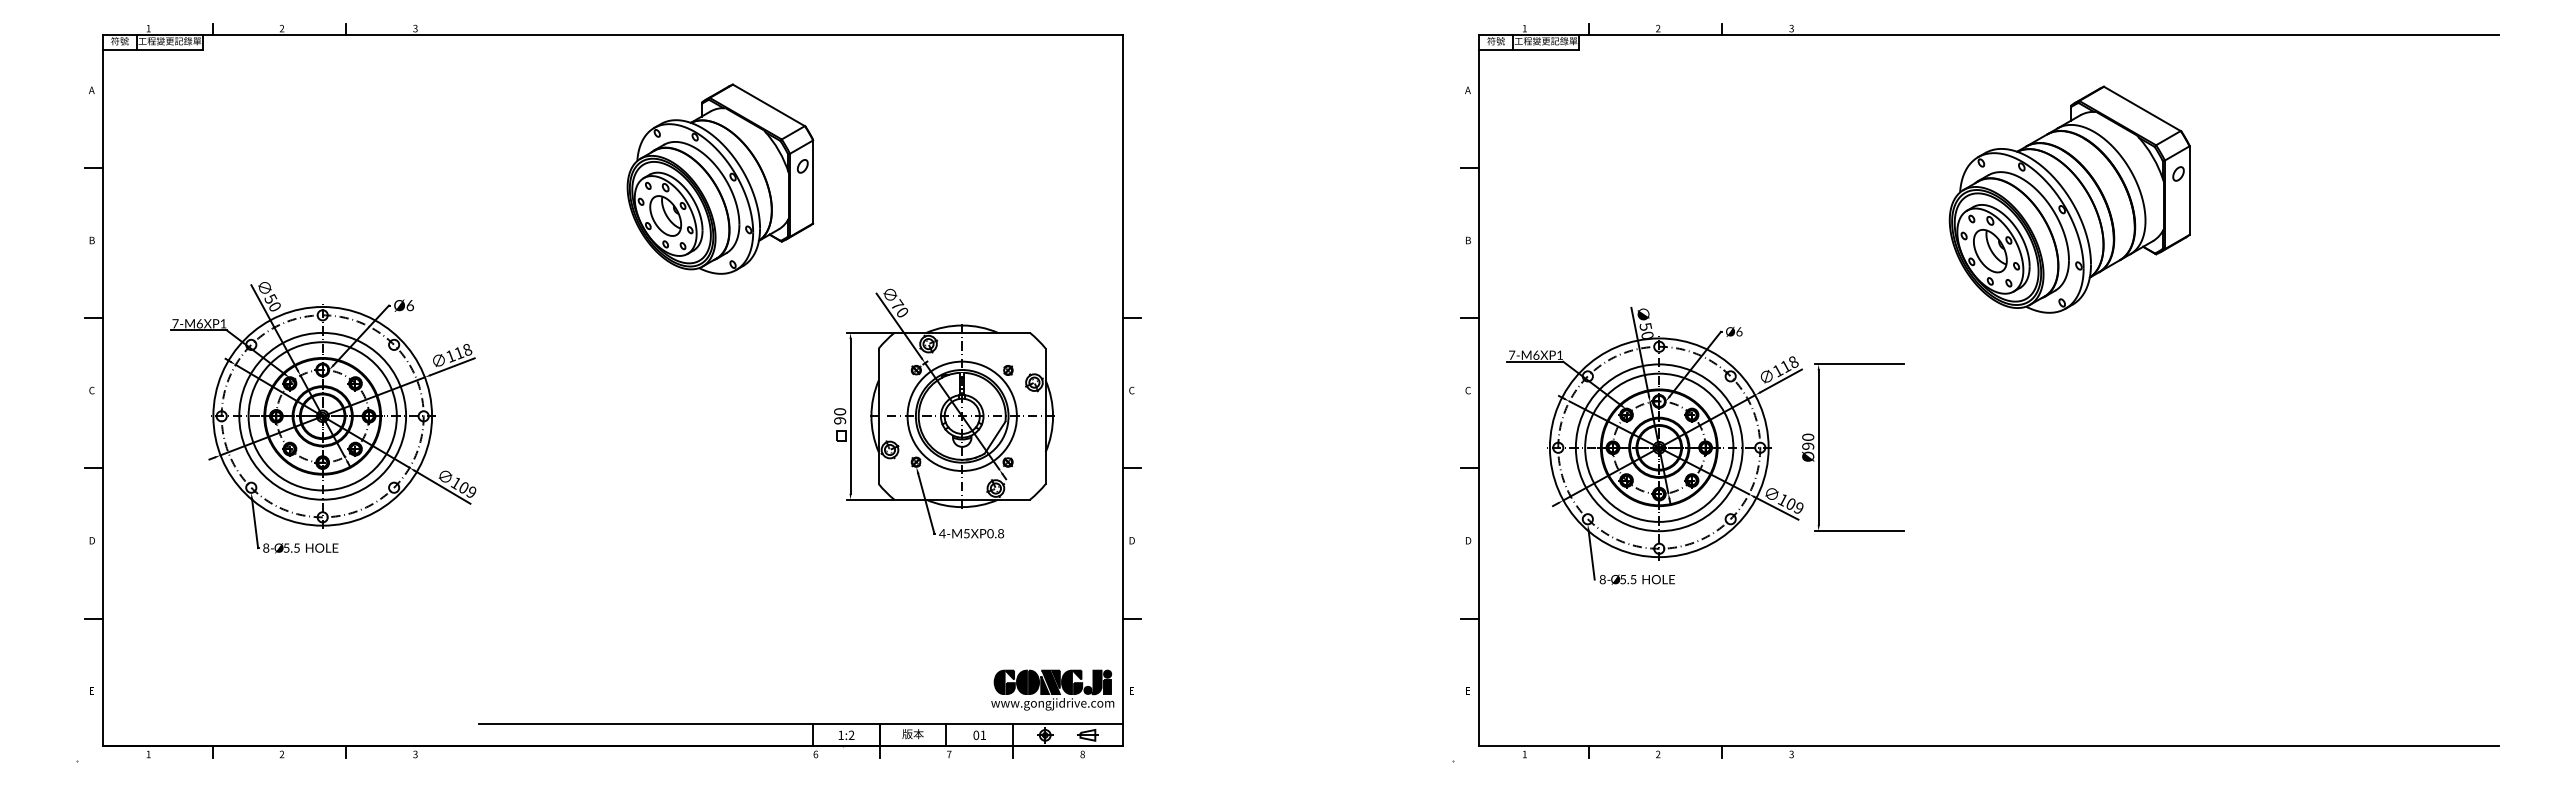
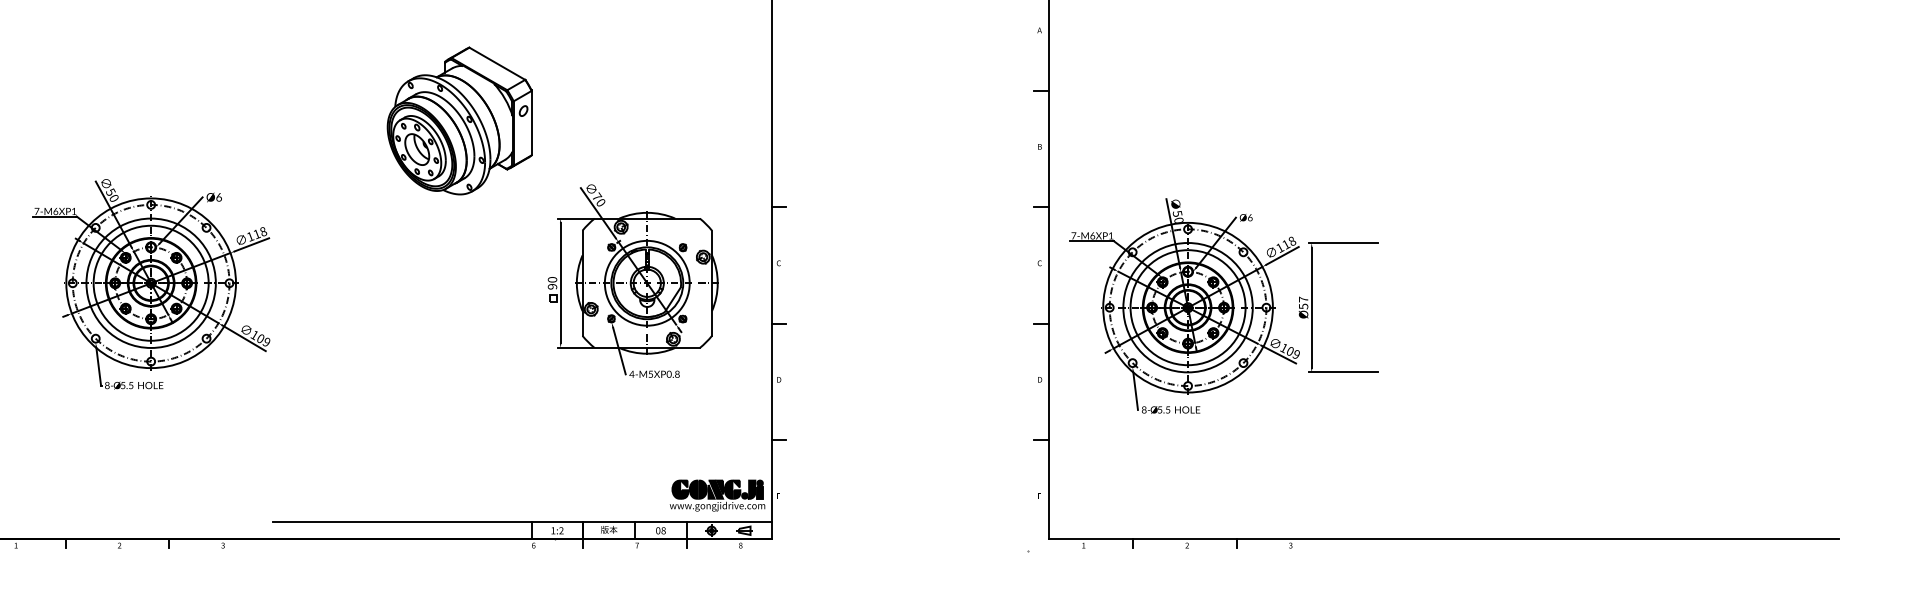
part: (720, 178) -> (459, 120), moved
part: (2069, 199) -> (1506, 115), removed
text: (1808, 441) -> (1303, 302), Ø90 -> Ø57
text: (983, 735) -> (663, 530), 01 -> 08

